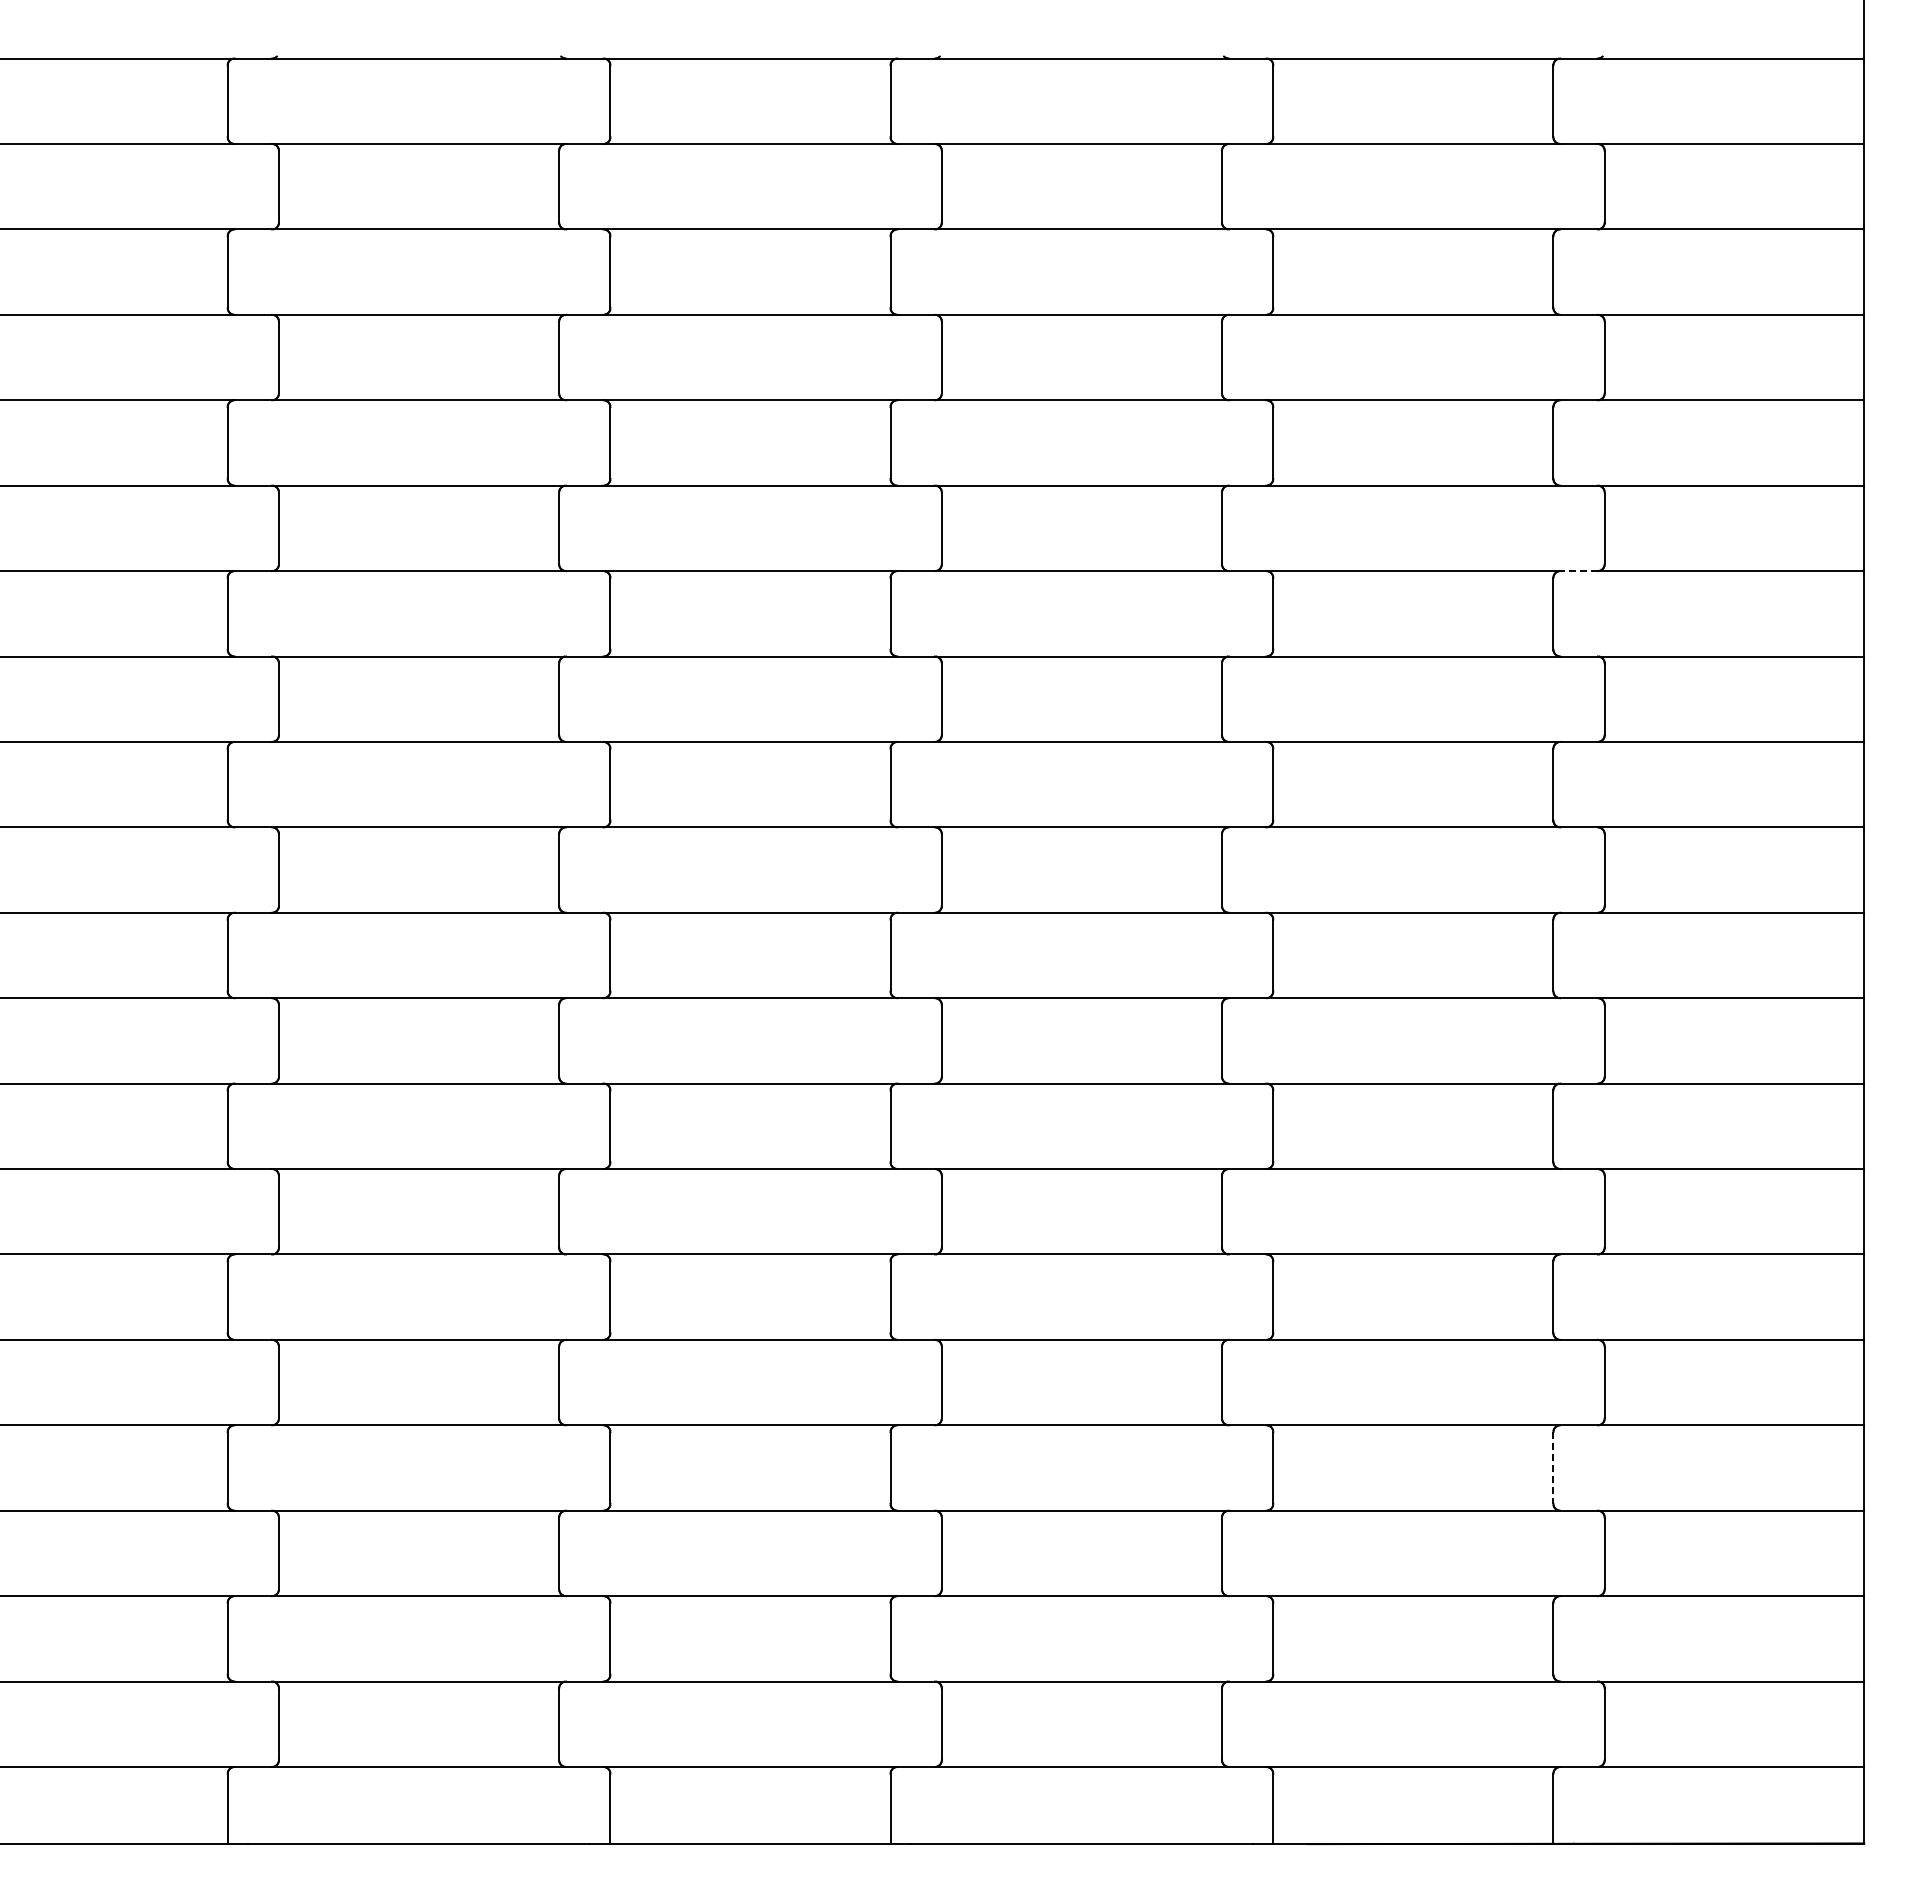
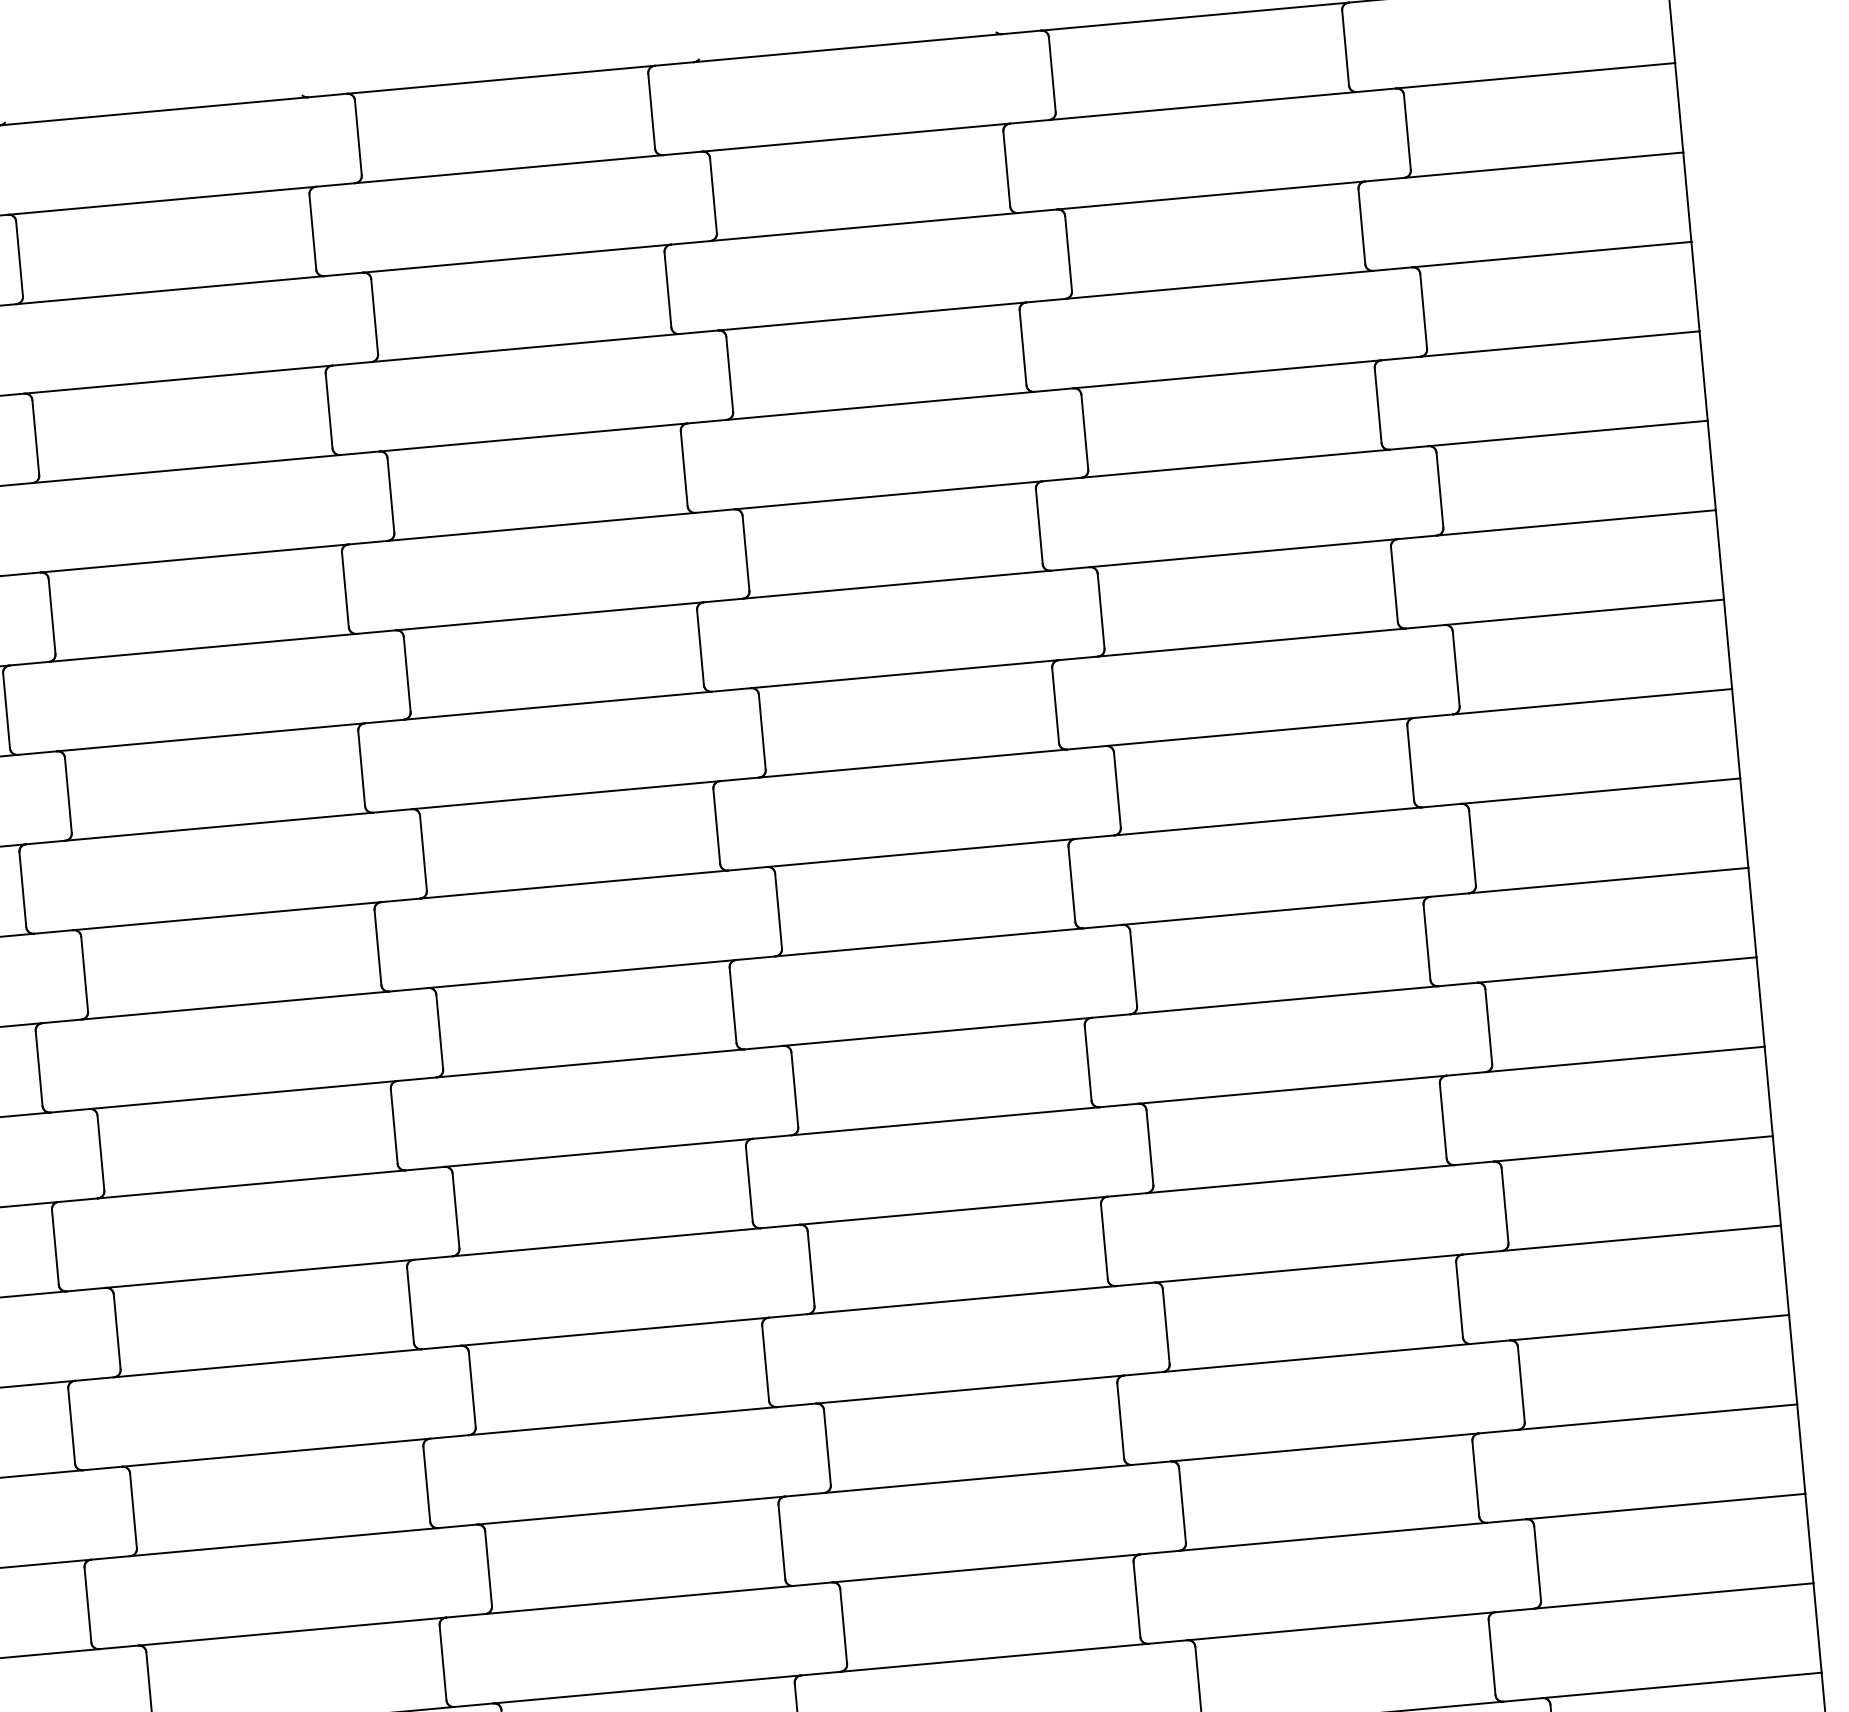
line: (1579, 571) -> (1417, 537), dashed -> solid
line: (1553, 1468) -> (1475, 1479), dashed -> solid

